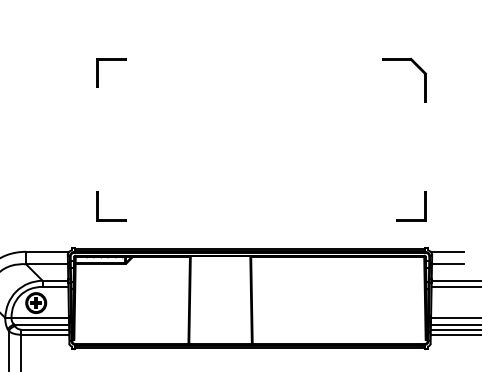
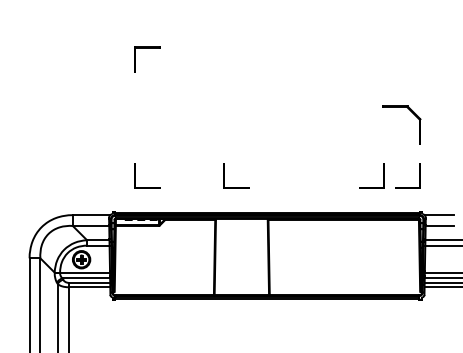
part: (416, 67) -> (412, 113), moved
part: (200, 206) -> (224, 175), added
part: (383, 206) -> (383, 175), added

